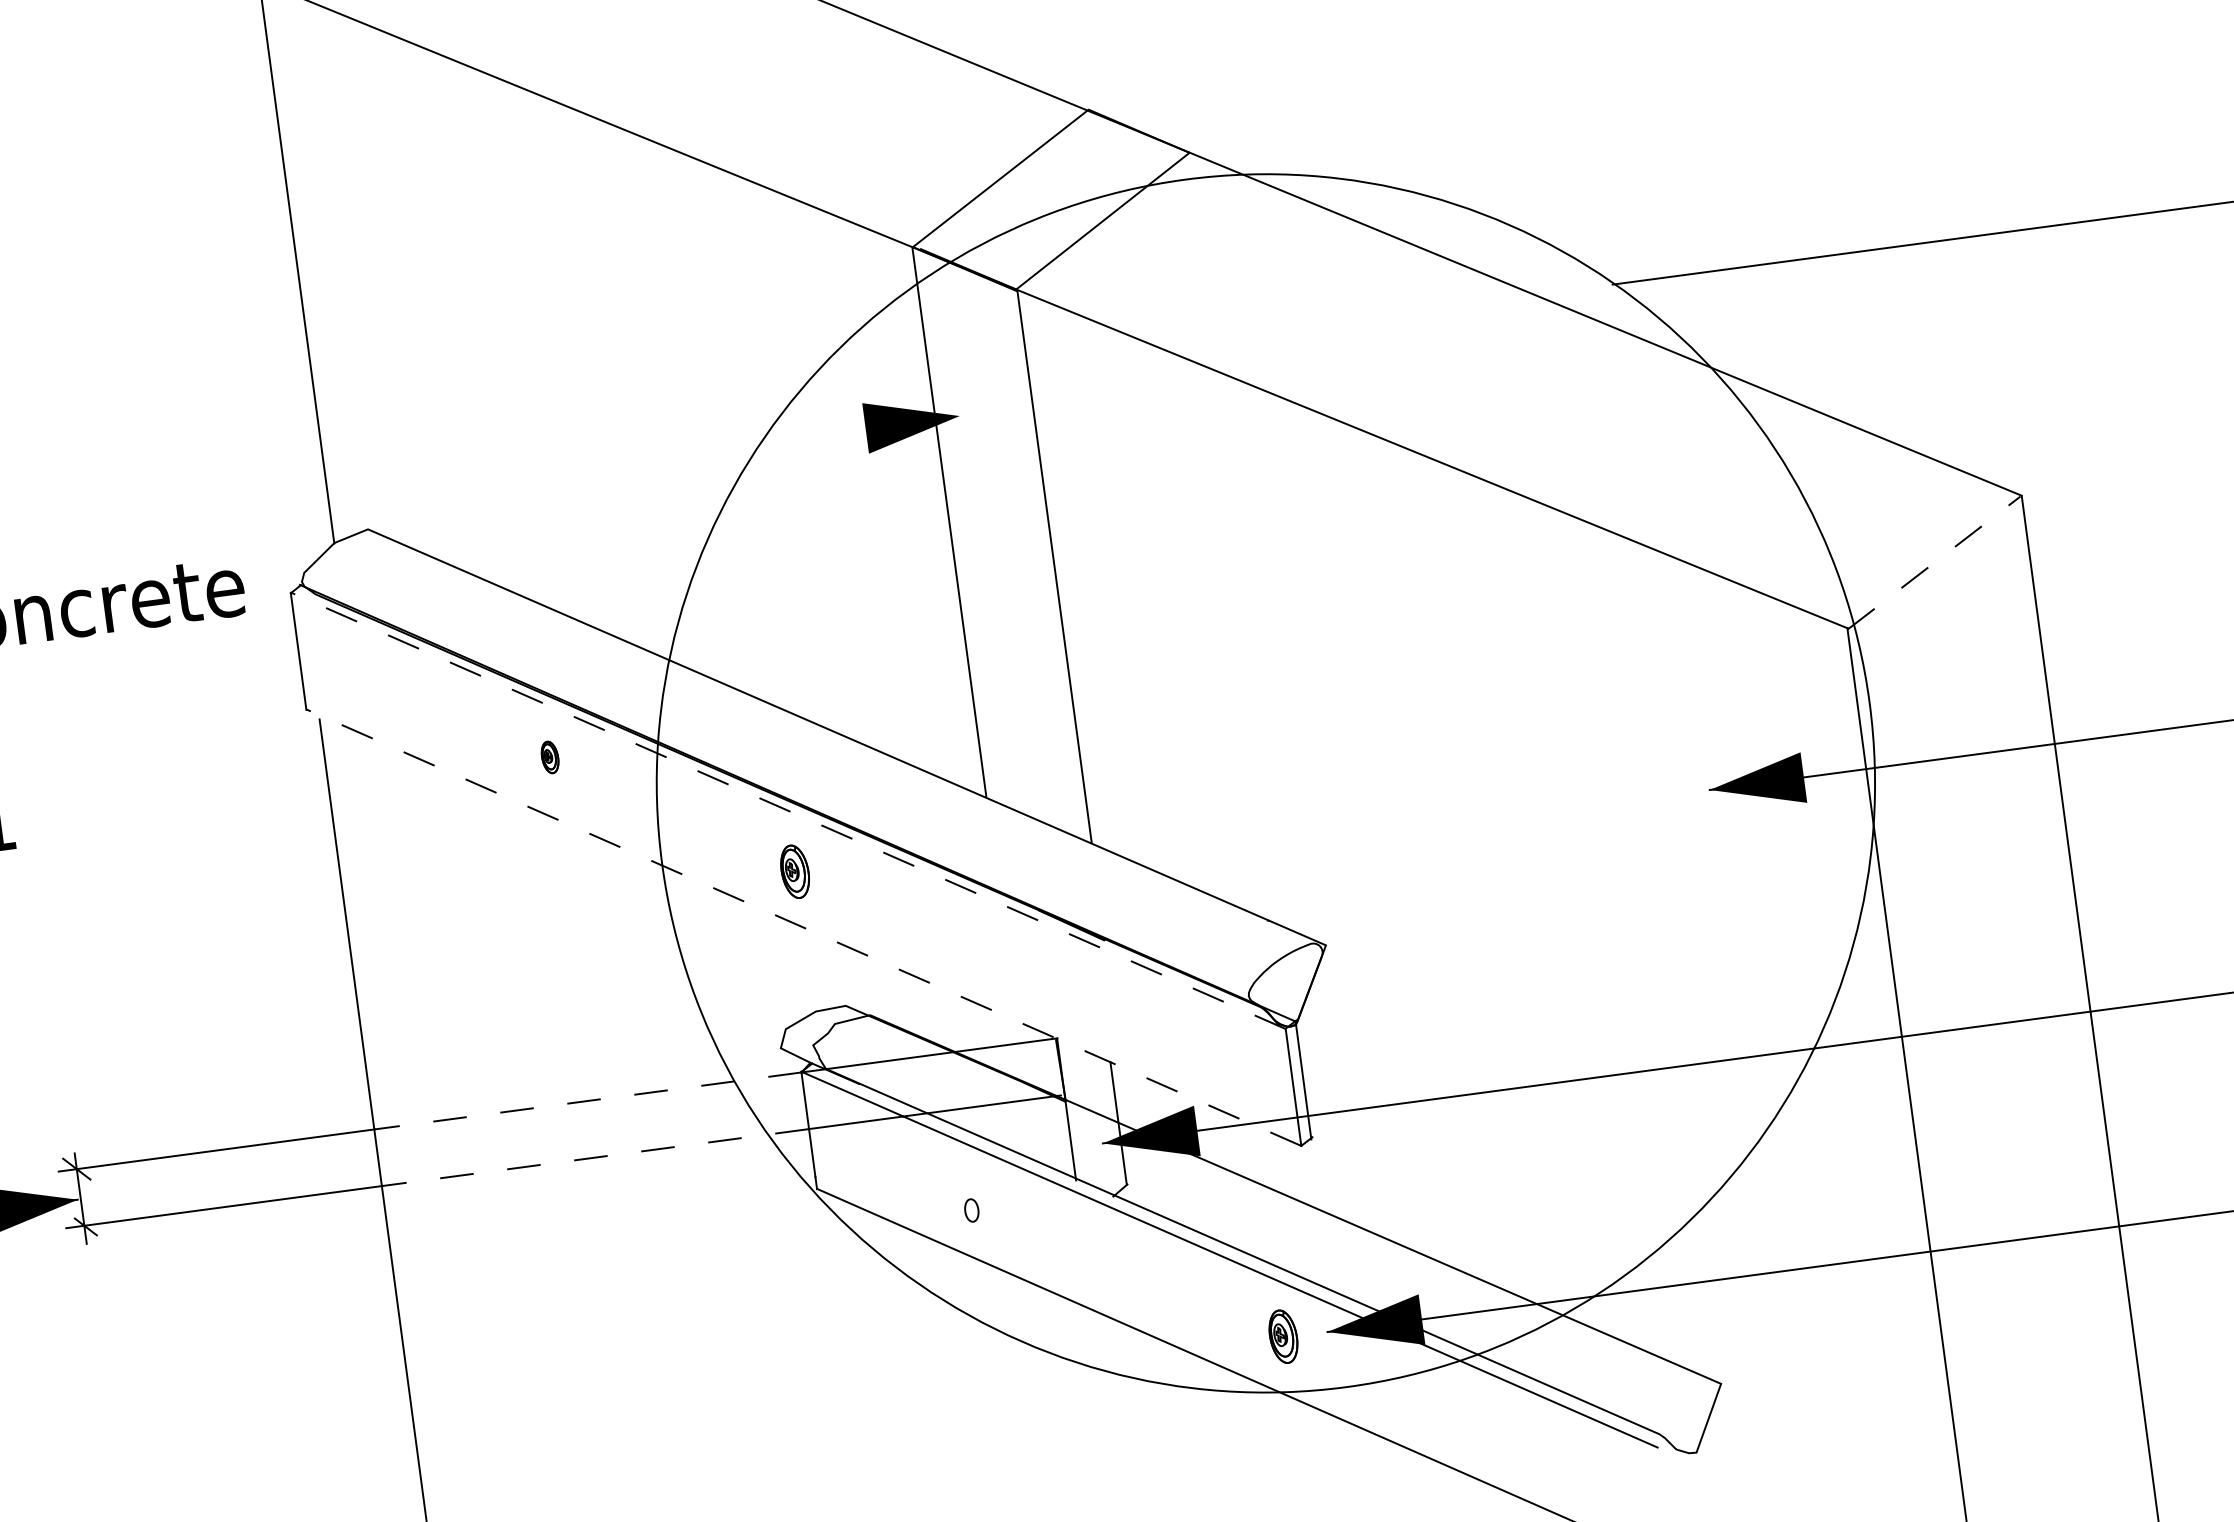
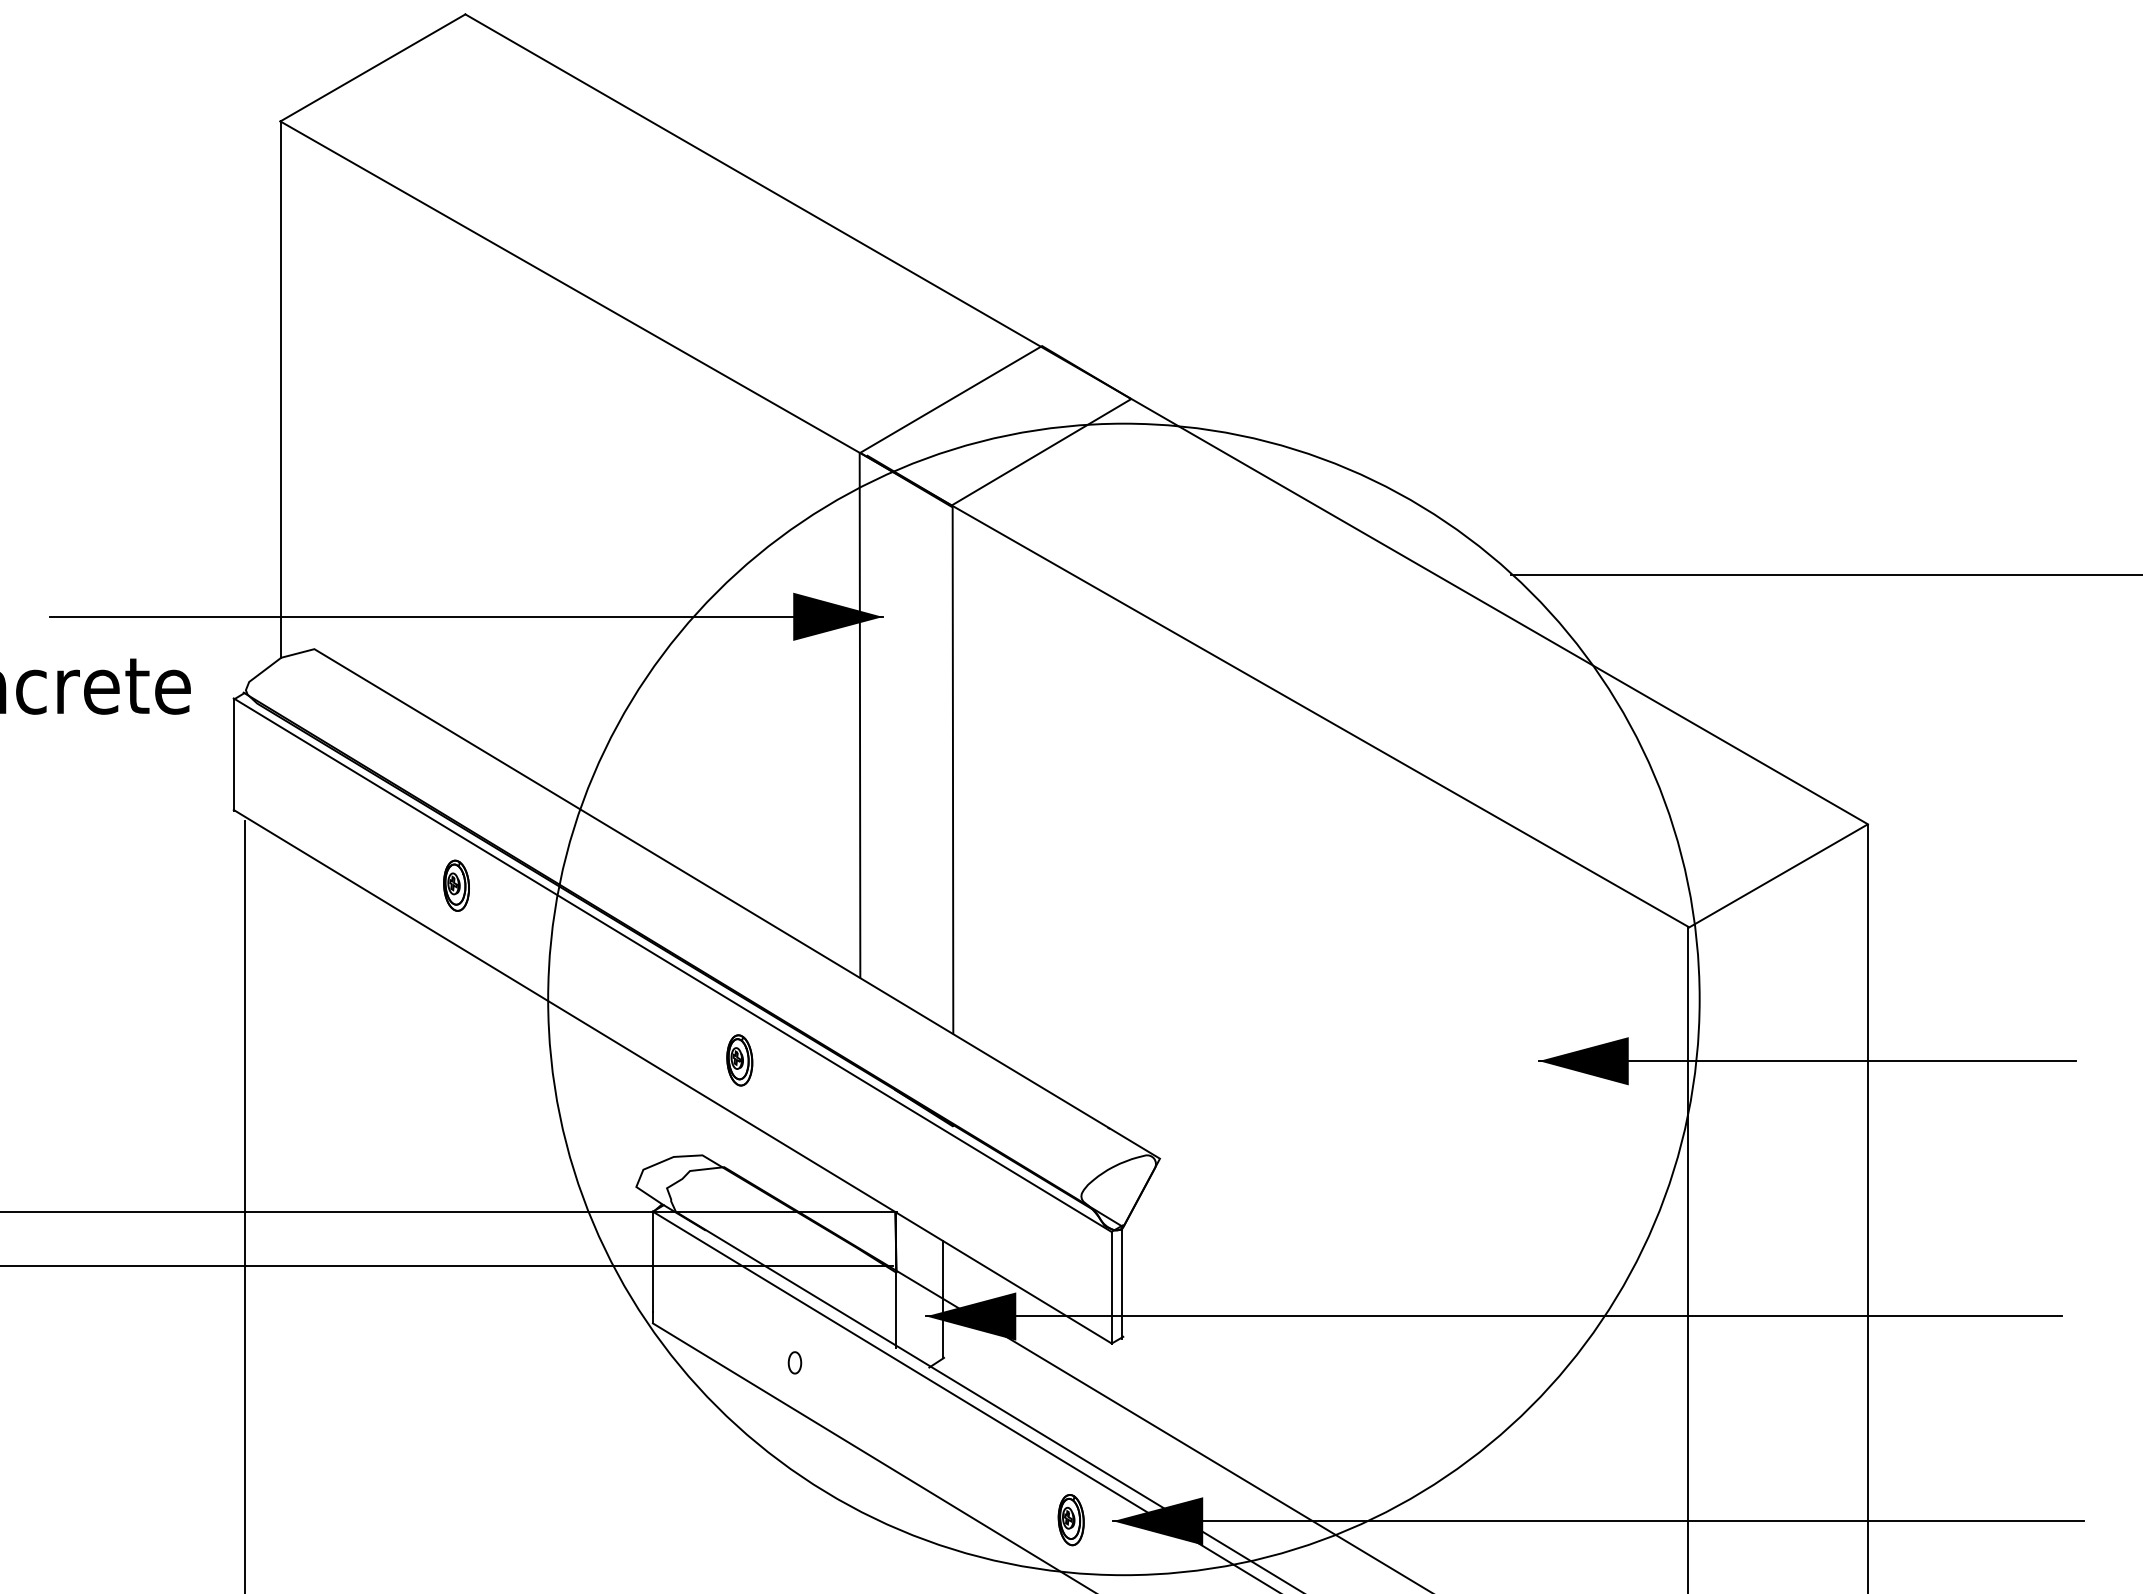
line: (522, 473) -> (466, 616), added
line: (1934, 563) -> (1777, 876), dashed -> solid
part: (550, 757) -> (456, 885), size x1.67
line: (787, 810) -> (672, 965), dashed -> solid
part: (794, 871) -> (739, 1060), moved
line: (803, 927) -> (672, 1076), dashed -> solid
line: (588, 1101) -> (449, 1212), dashed -> solid
line: (595, 1157) -> (448, 1266), dashed -> solid

